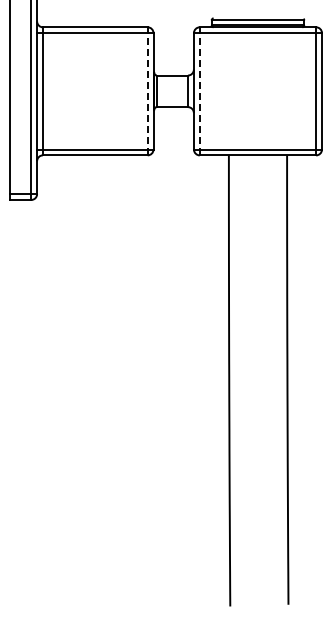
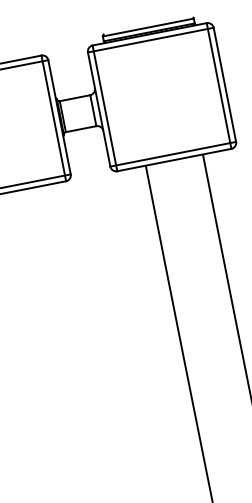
line: (147, 90) -> (53, 117), dashed -> solid
line: (199, 90) -> (104, 107), dashed -> solid

